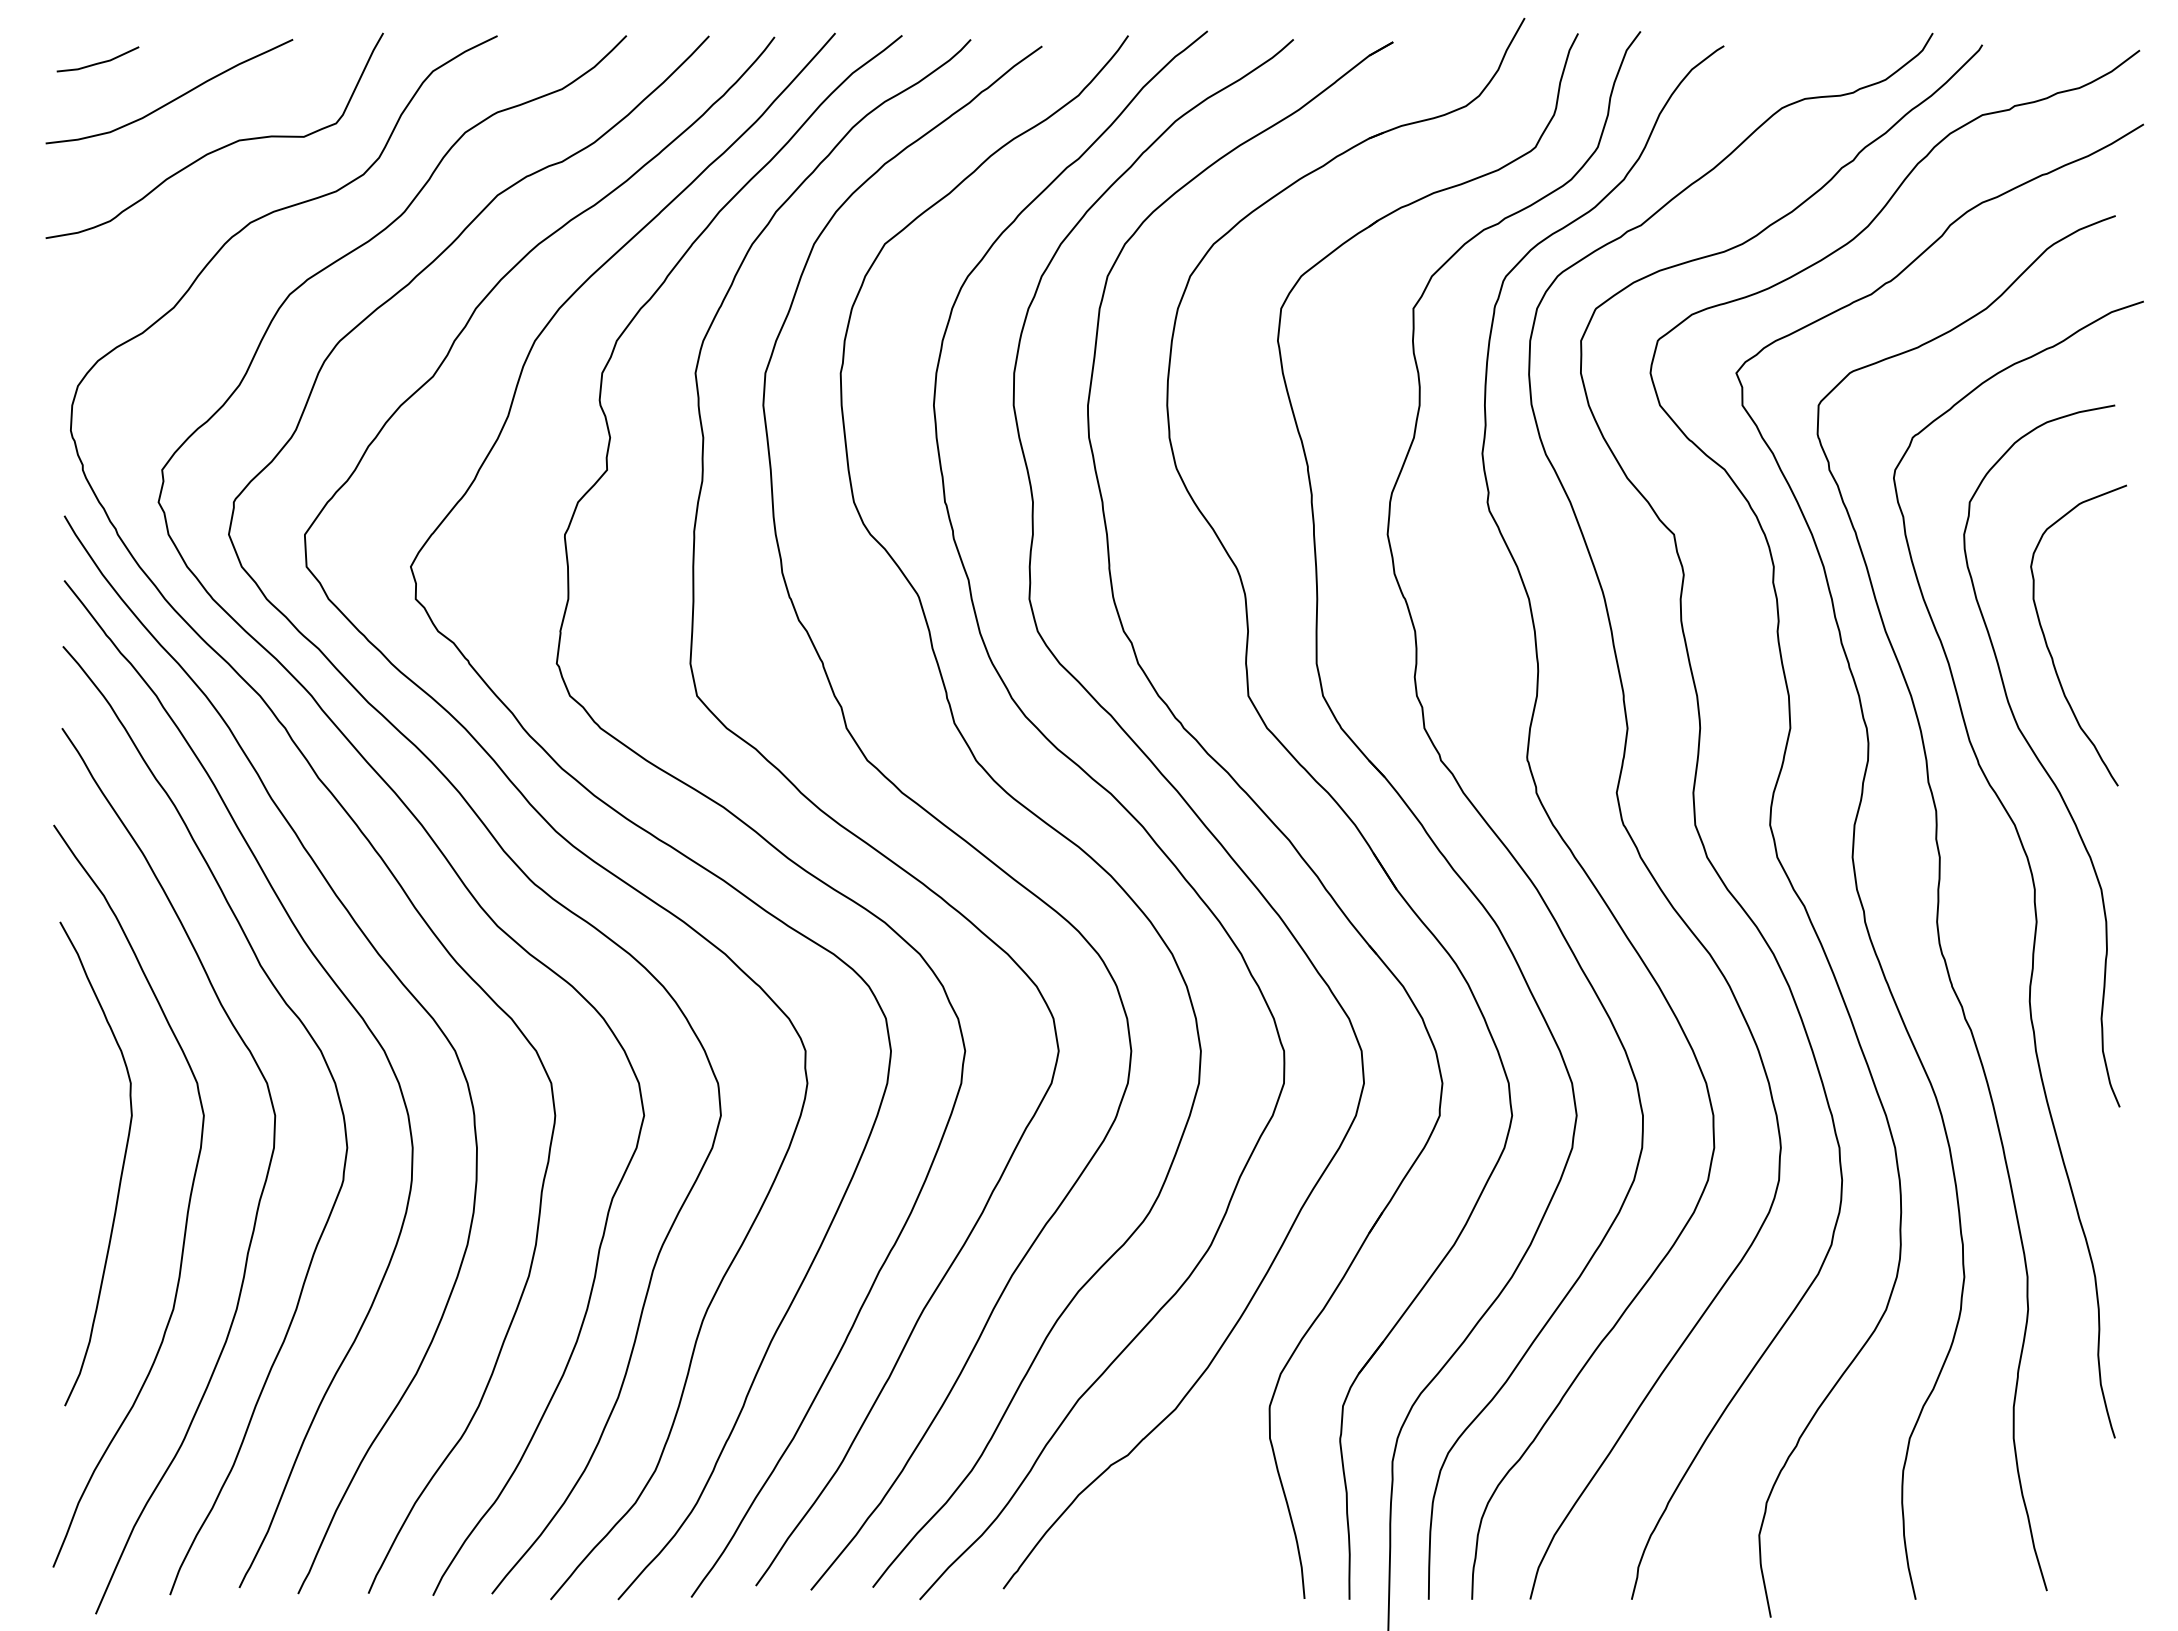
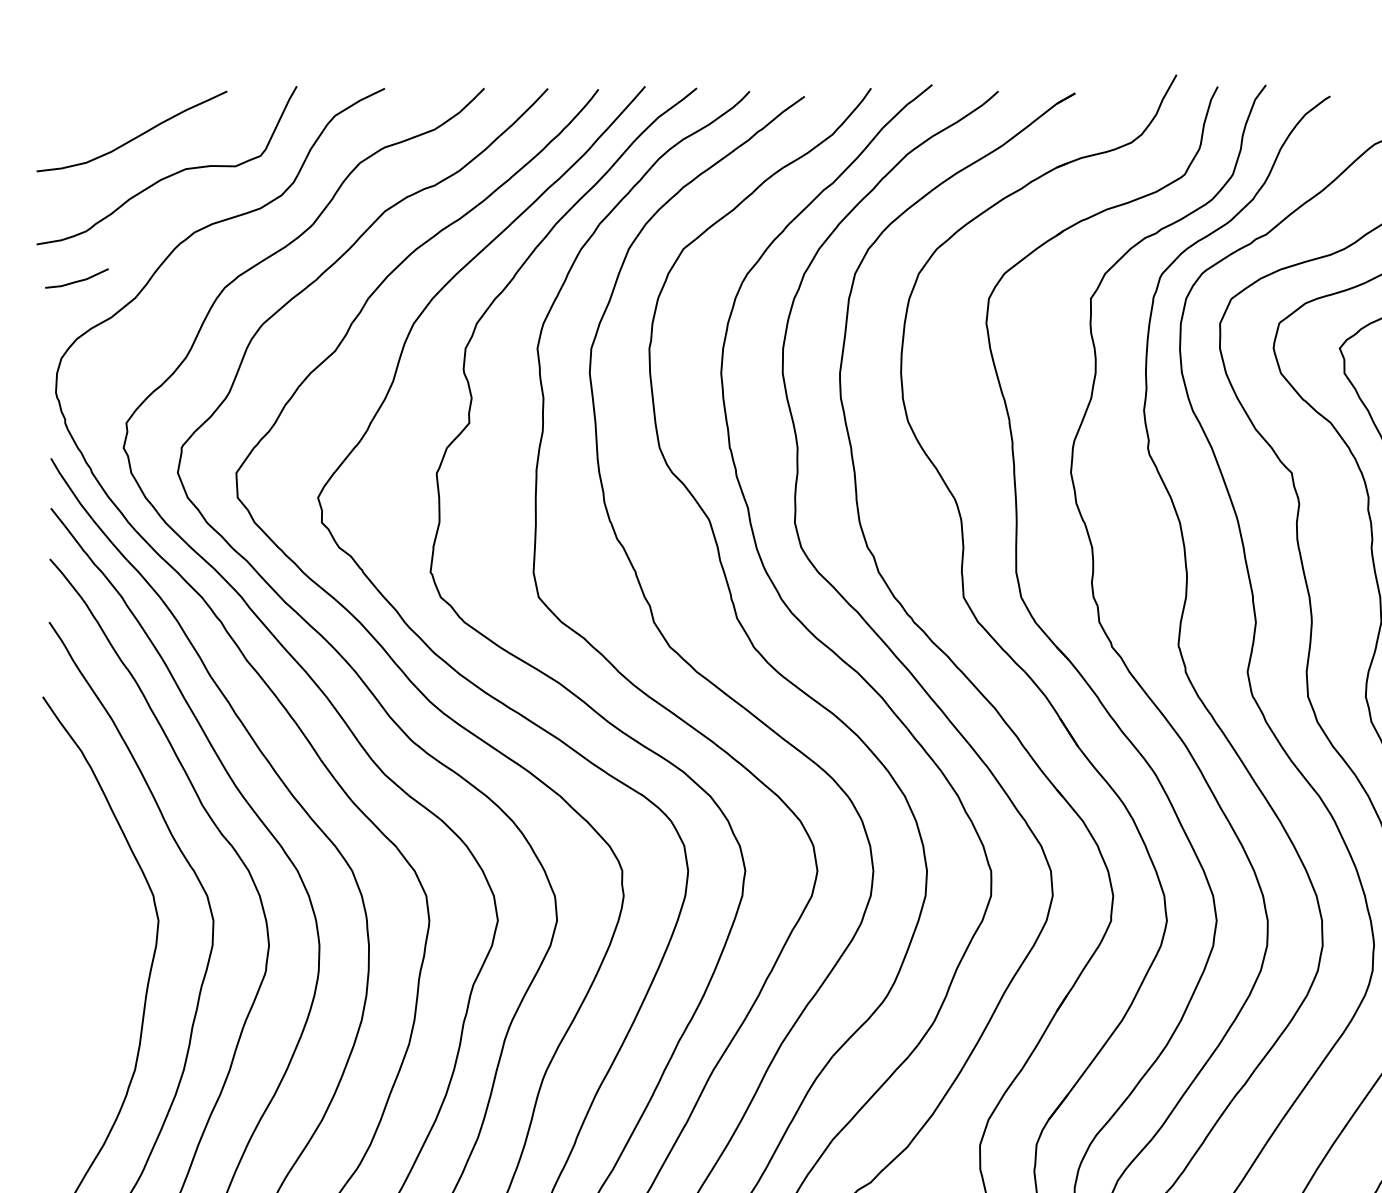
line: (97, 62) -> (76, 280), moved
curve: (121, 1168) -> (95, 961), removed

